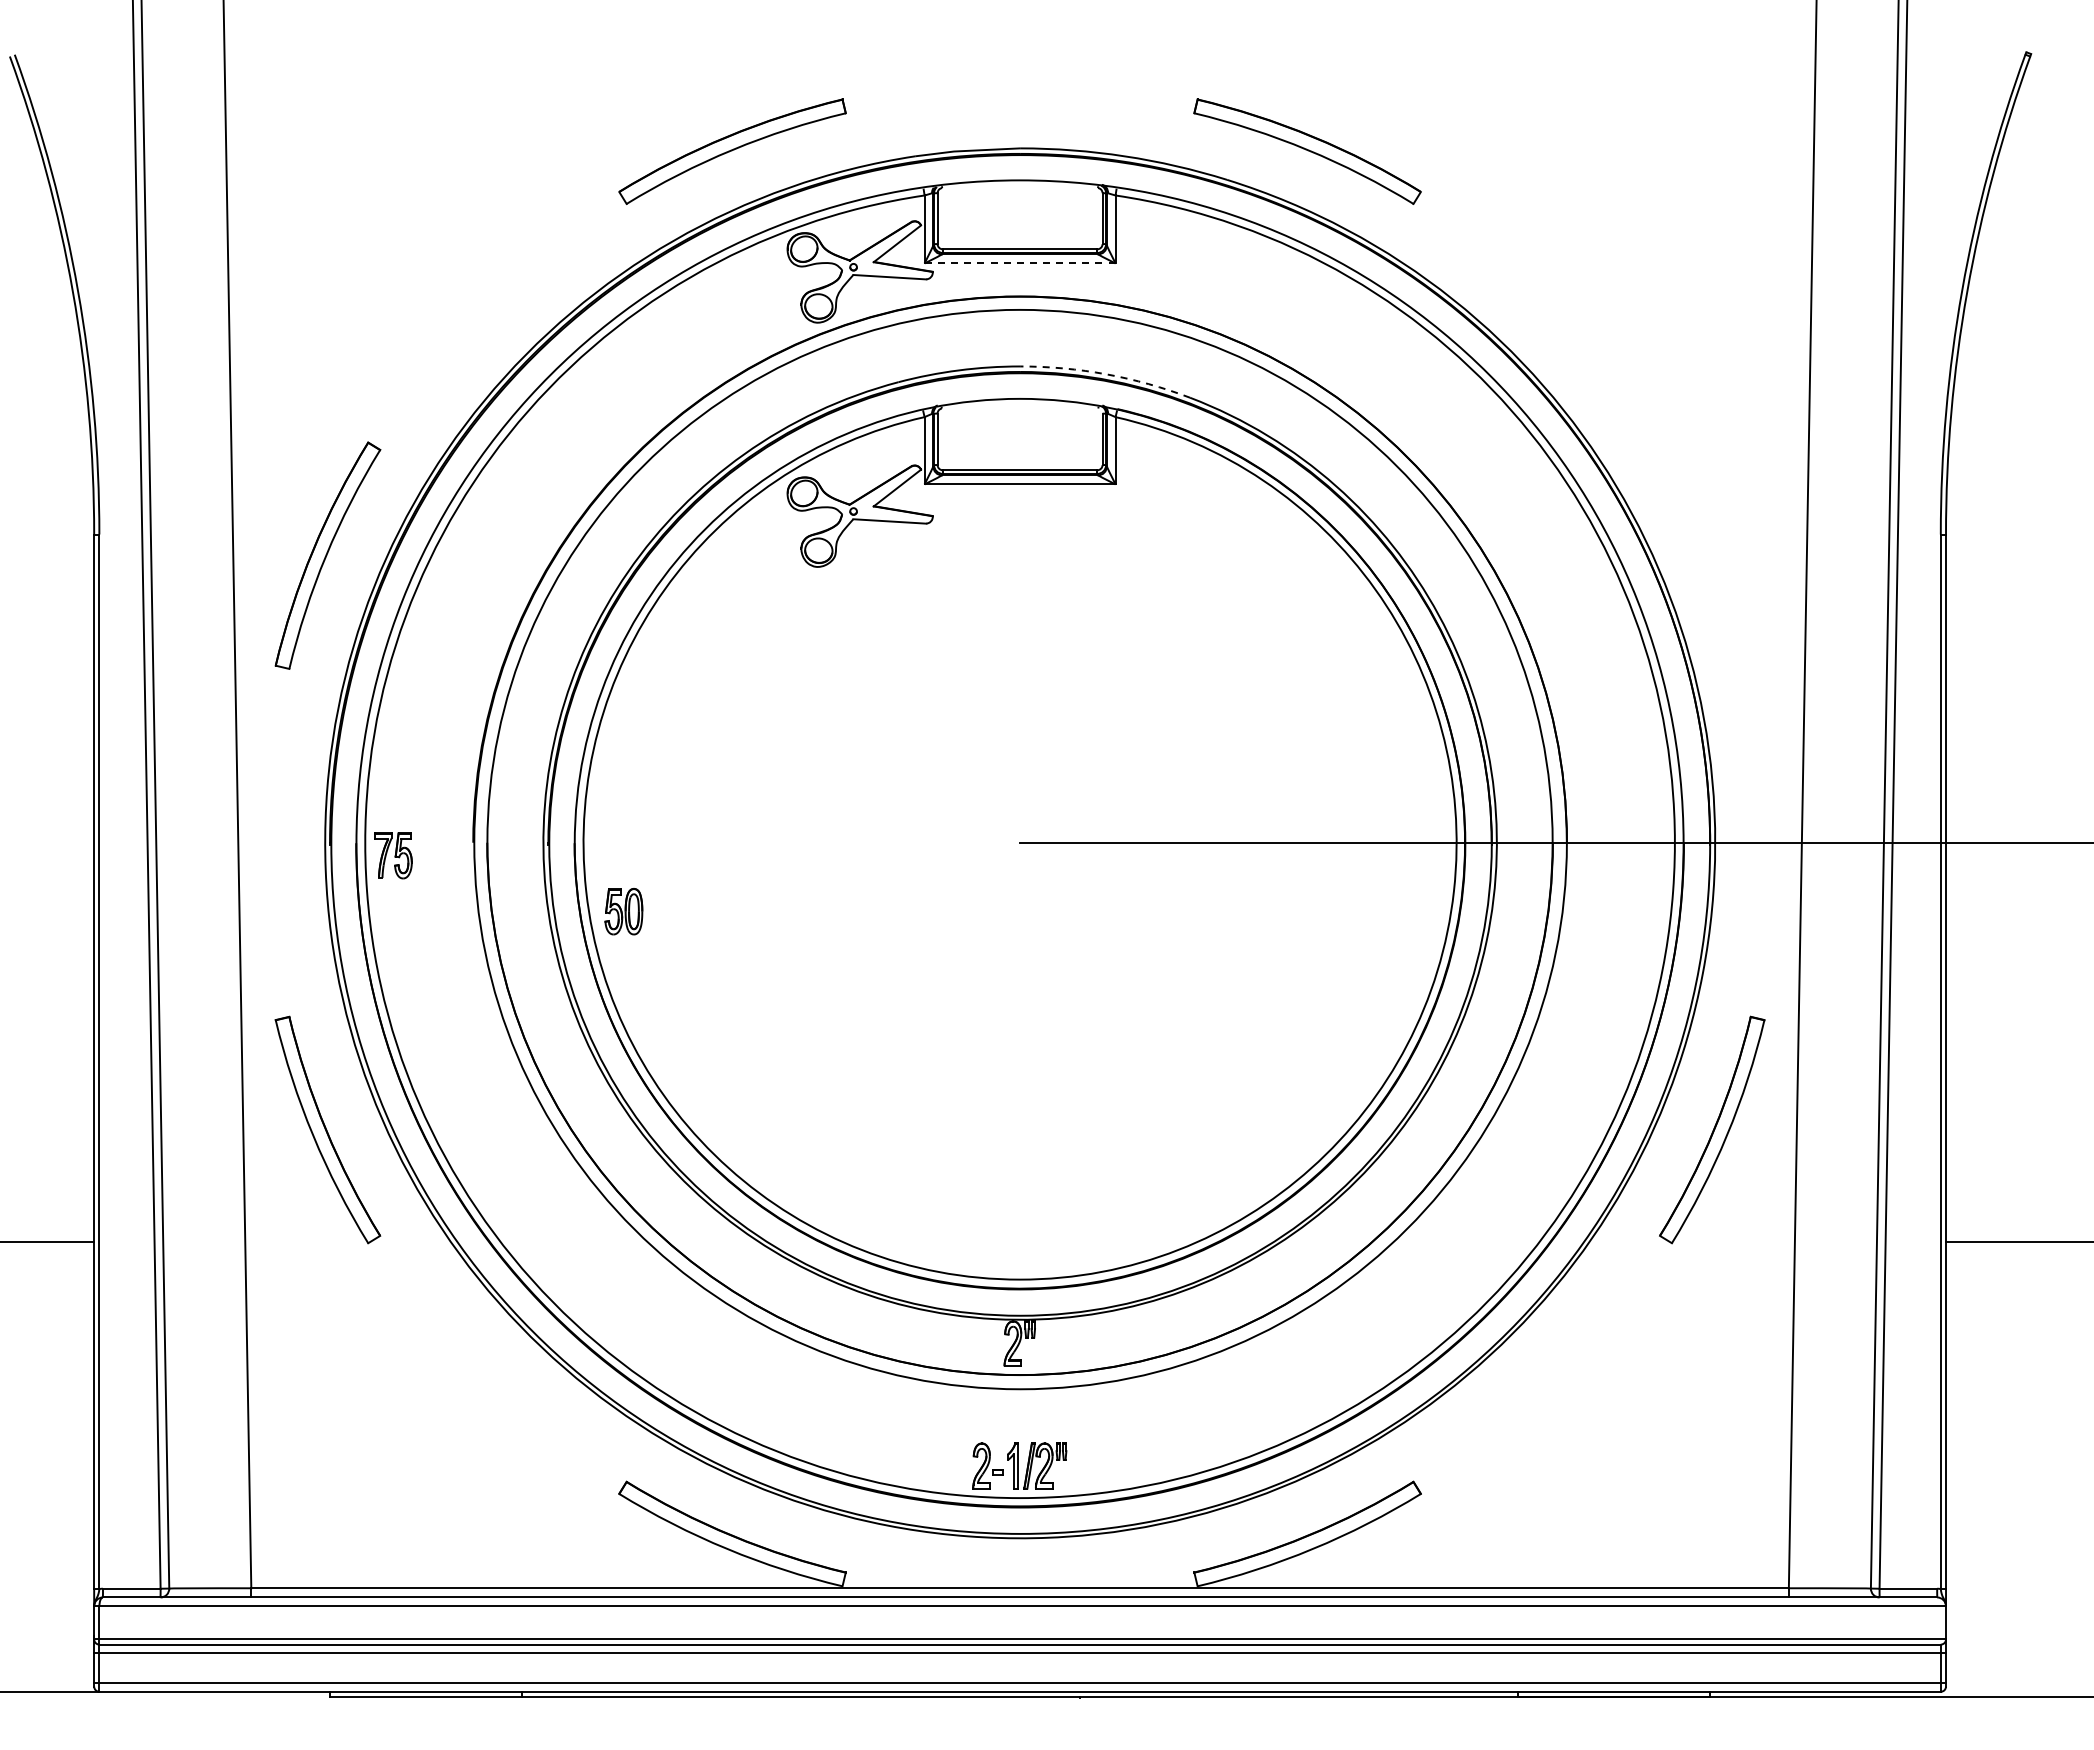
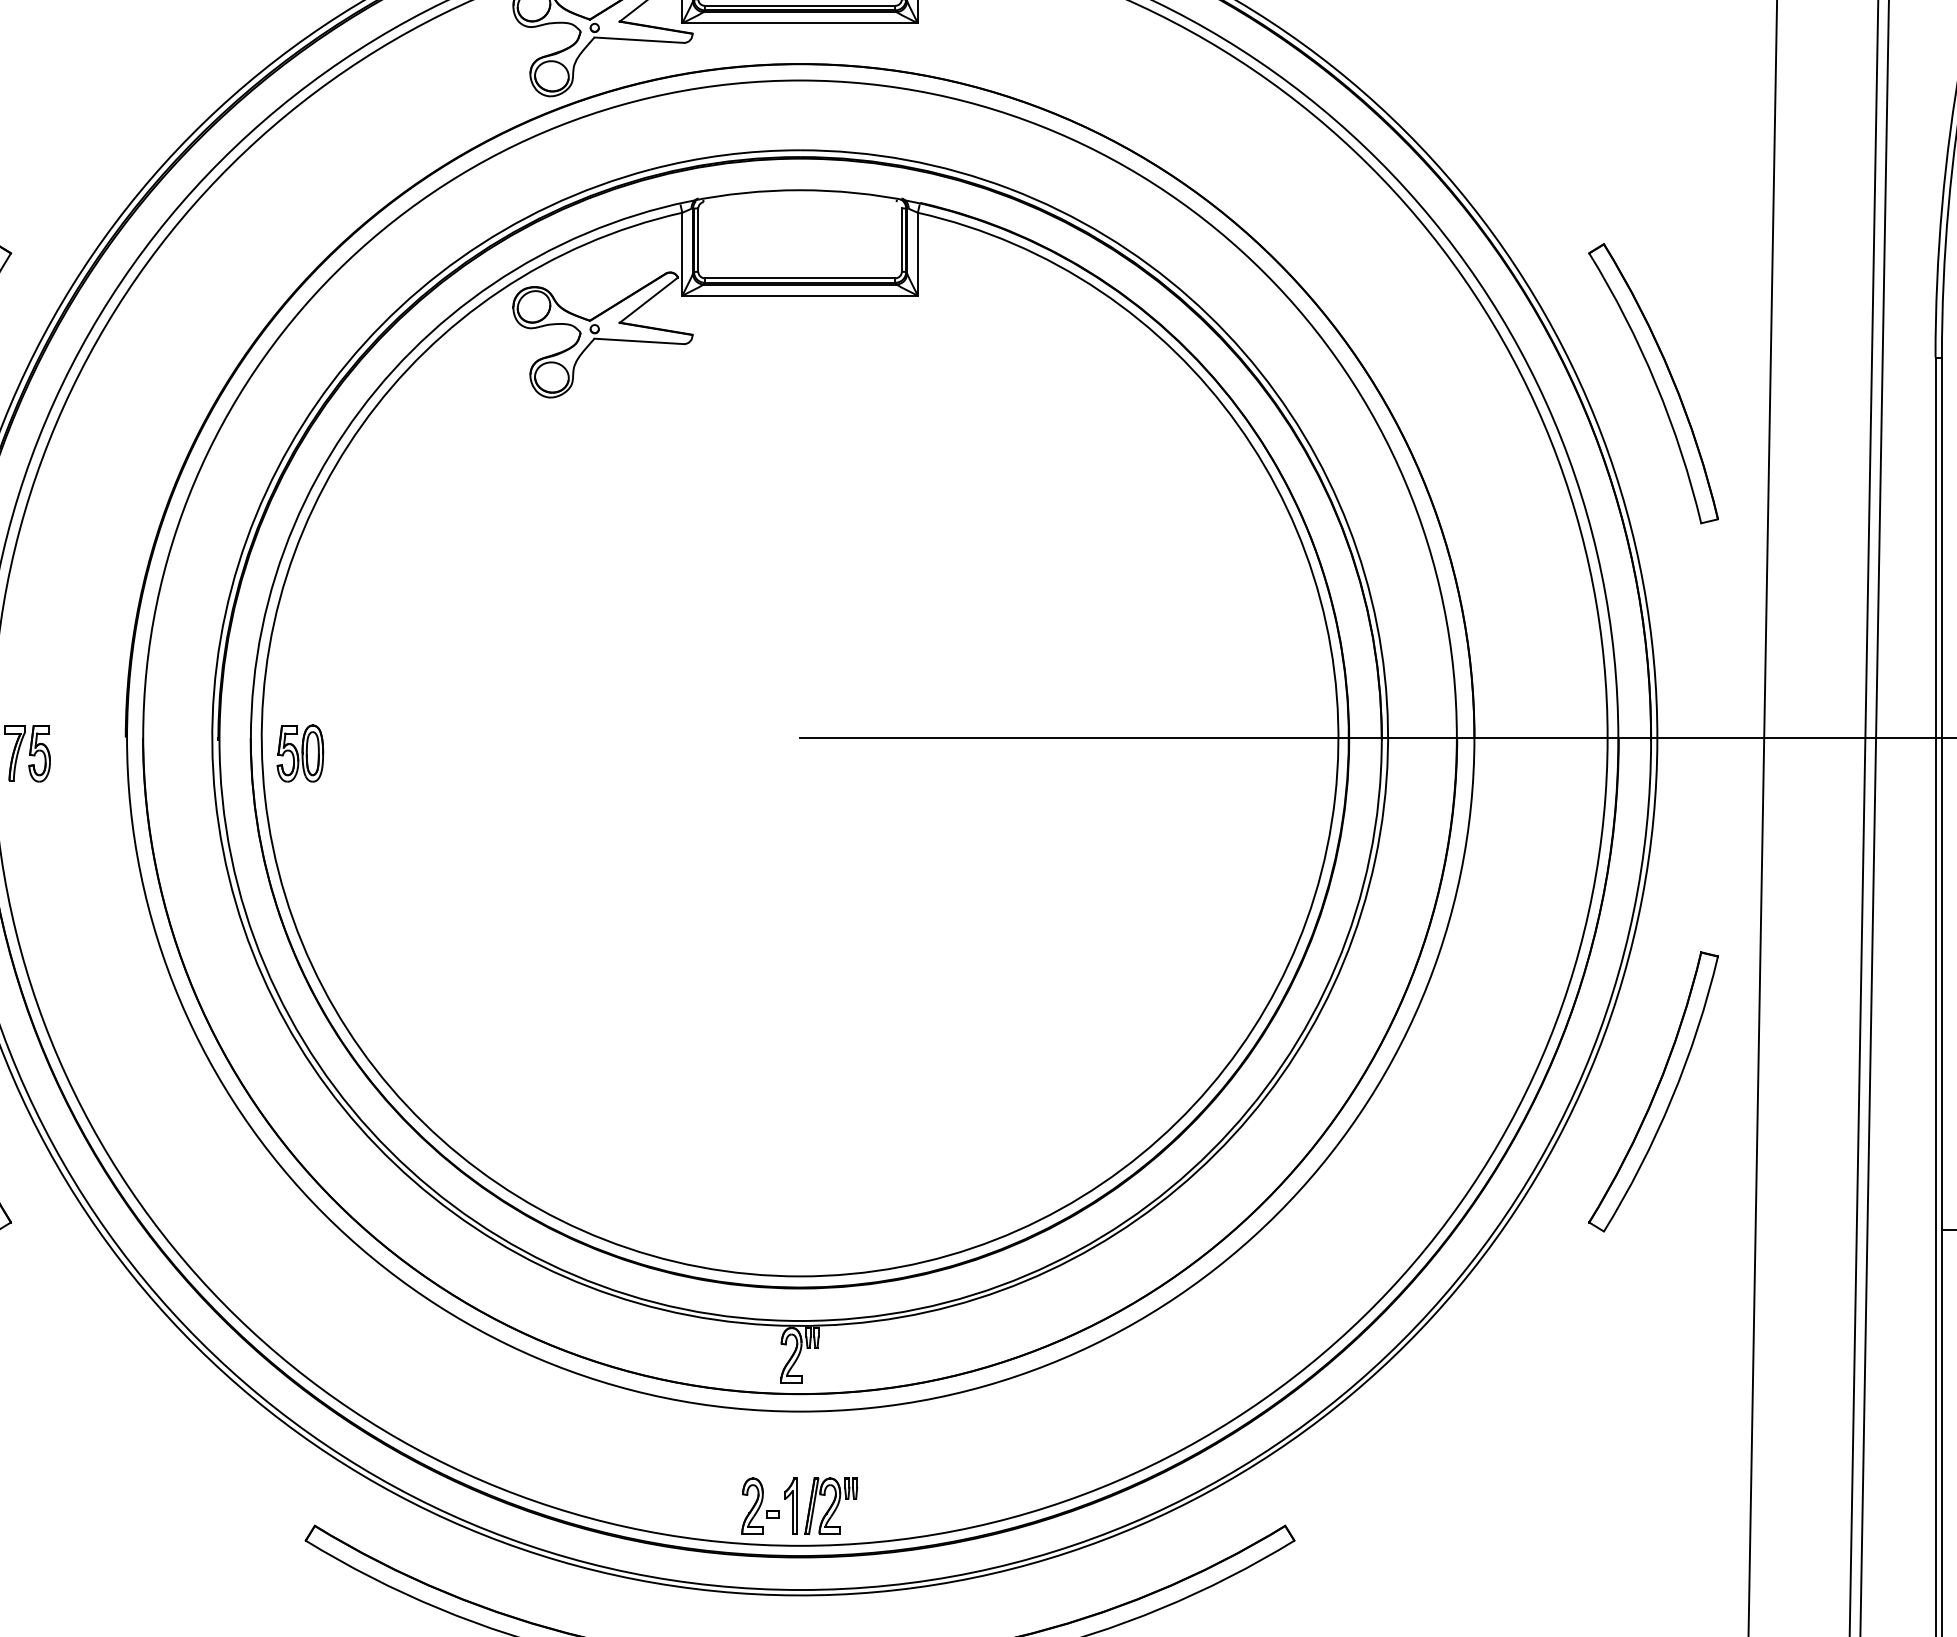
line: (1019, 263) -> (799, 23), dashed -> solid
arc: (1106, 374) -> (906, 160), dashed -> solid
part: (1711, 555) -> (1652, 383), added
part: (623, 911) -> (299, 753), moved

